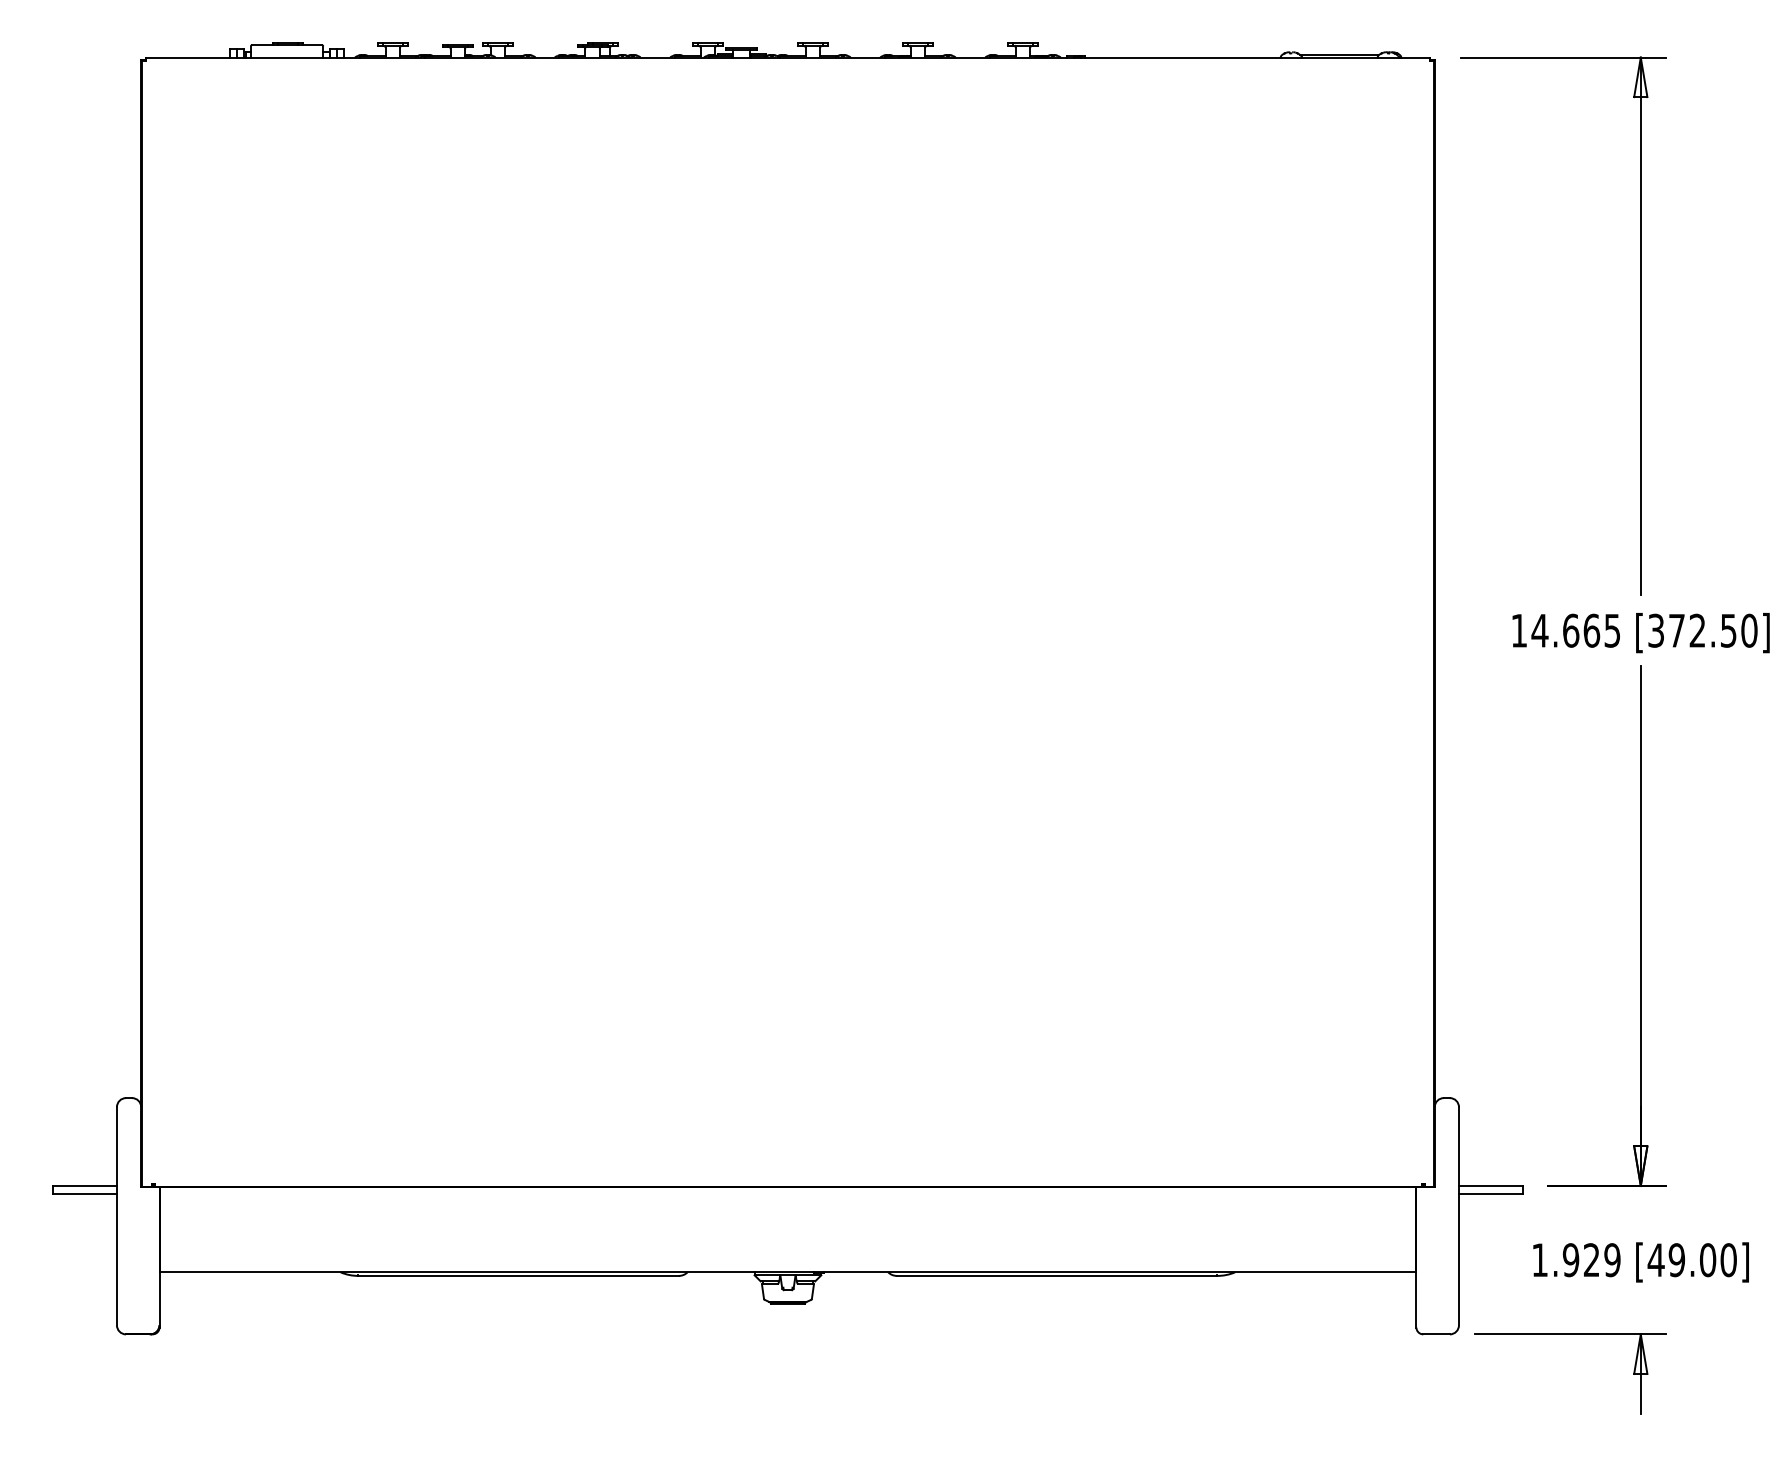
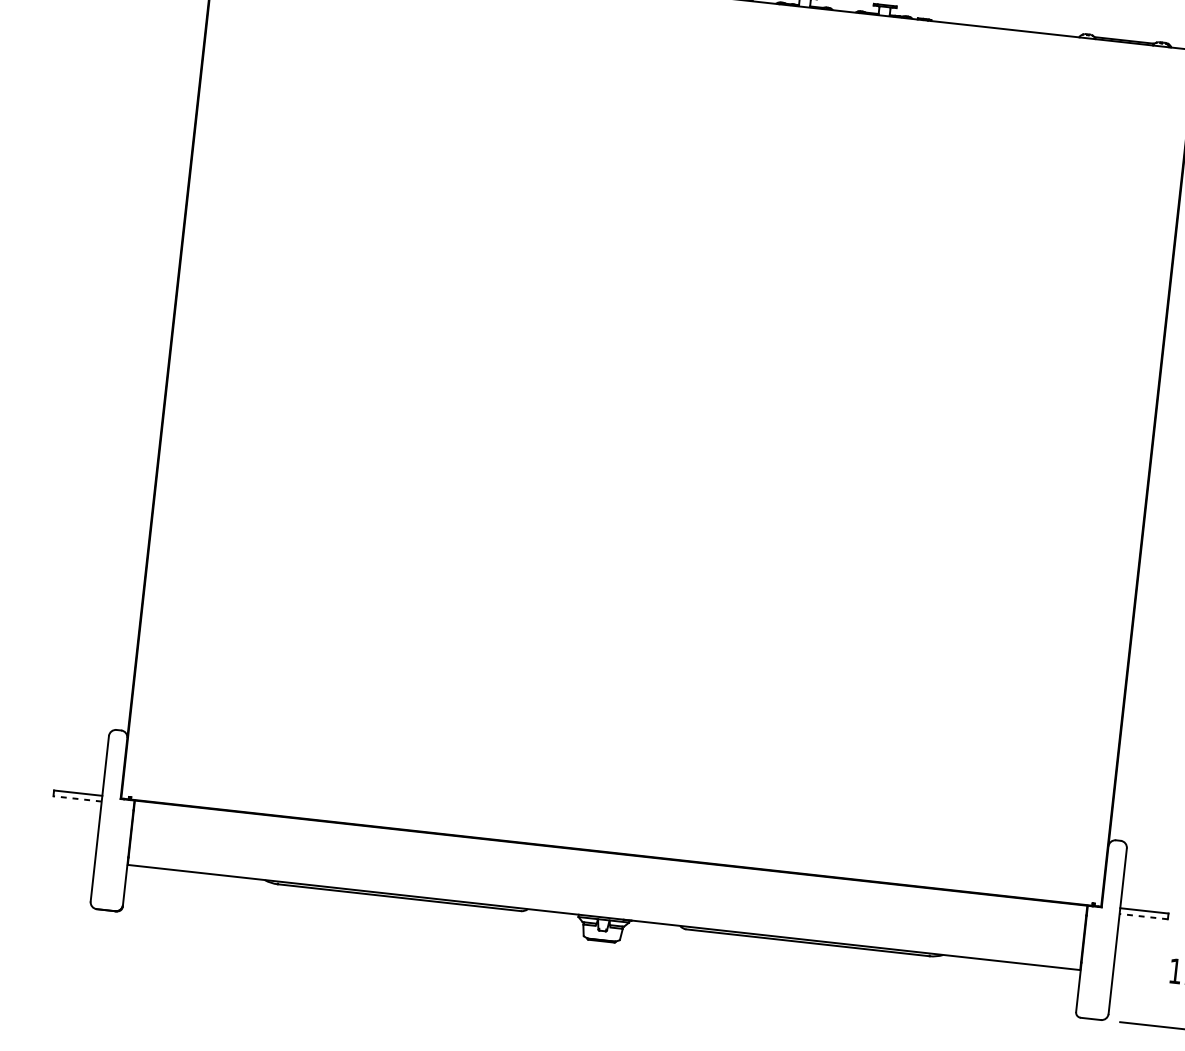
line: (85, 1193) -> (77, 798), solid -> dashed
line: (1490, 1193) -> (1143, 916), solid -> dashed

